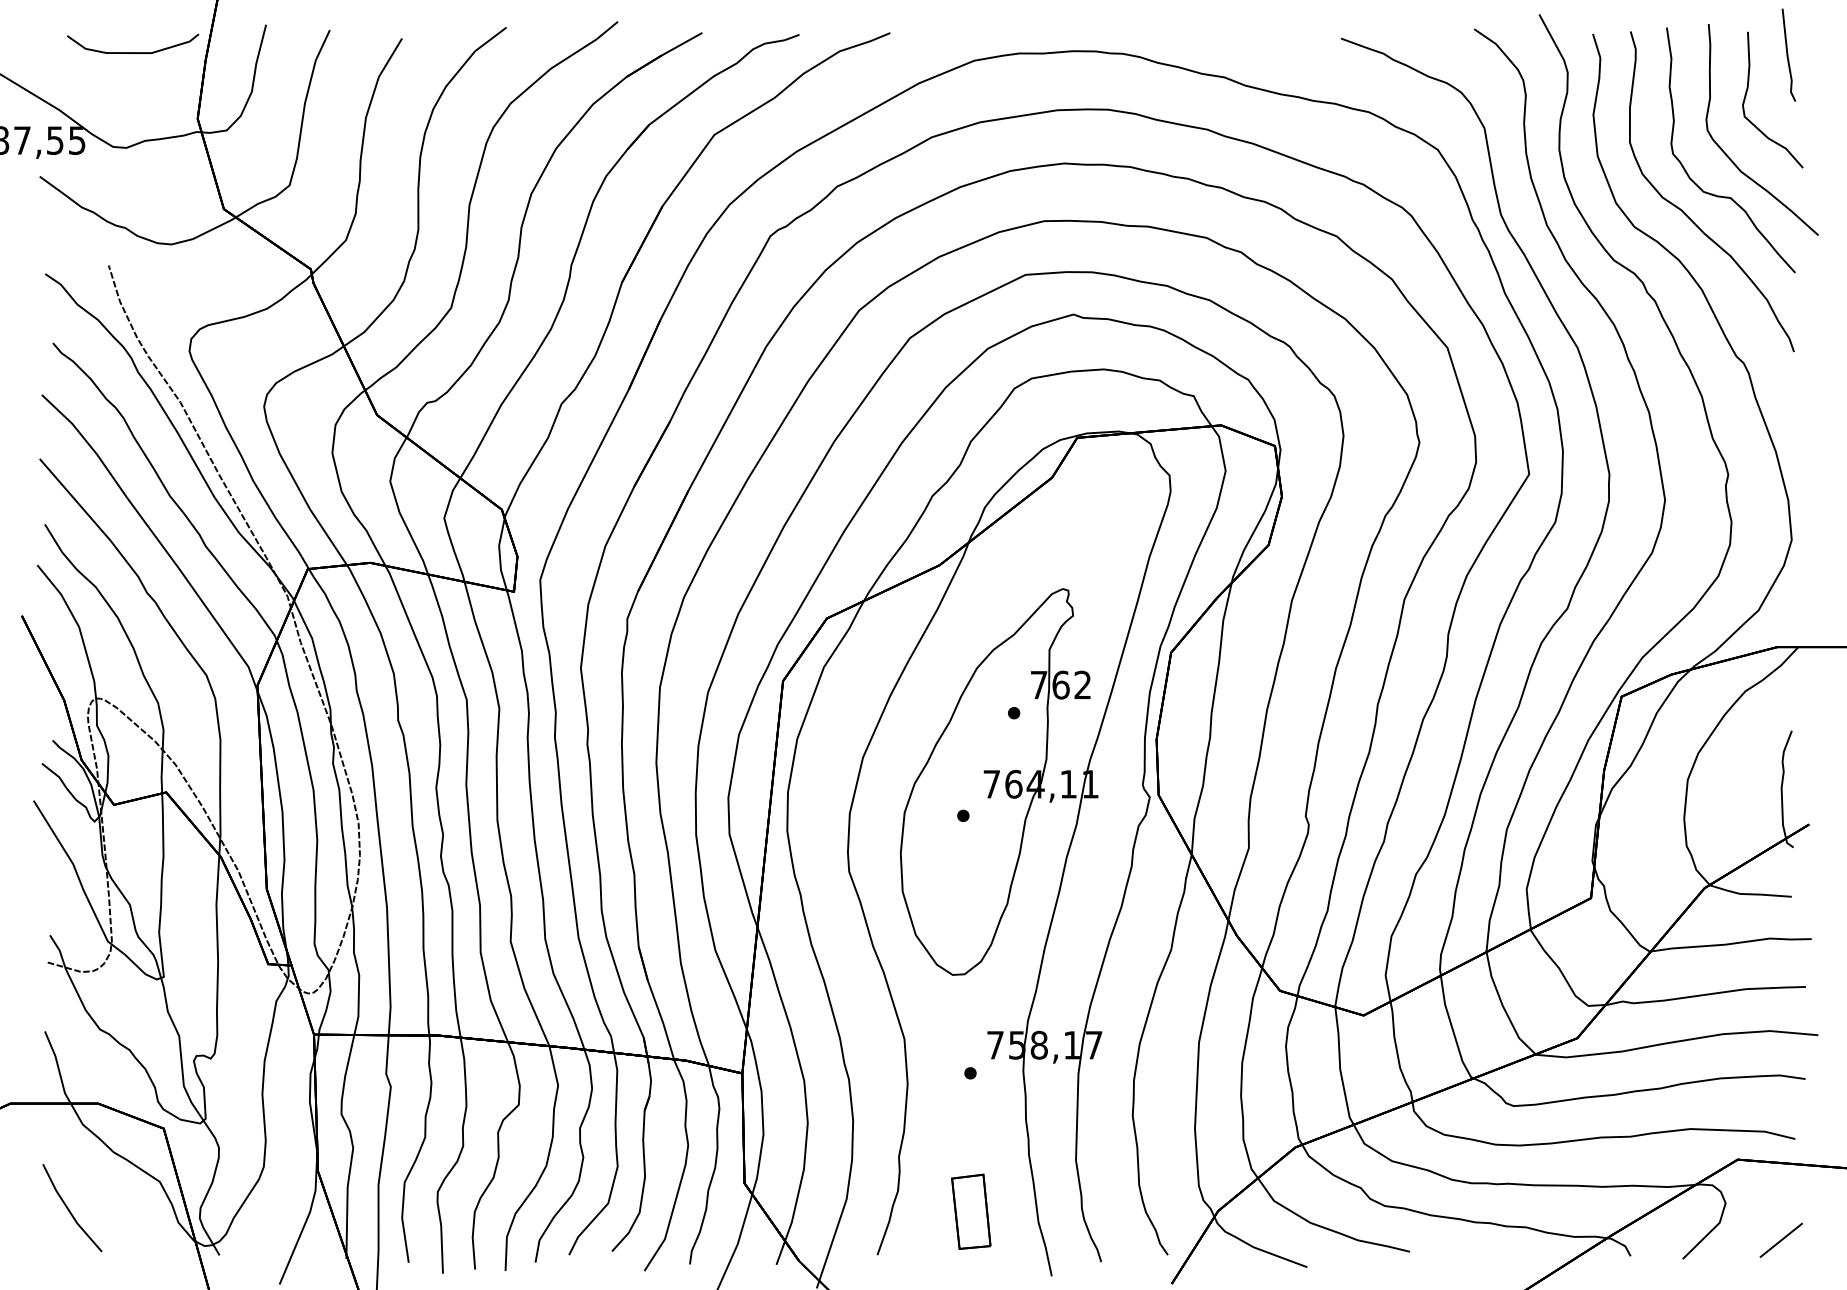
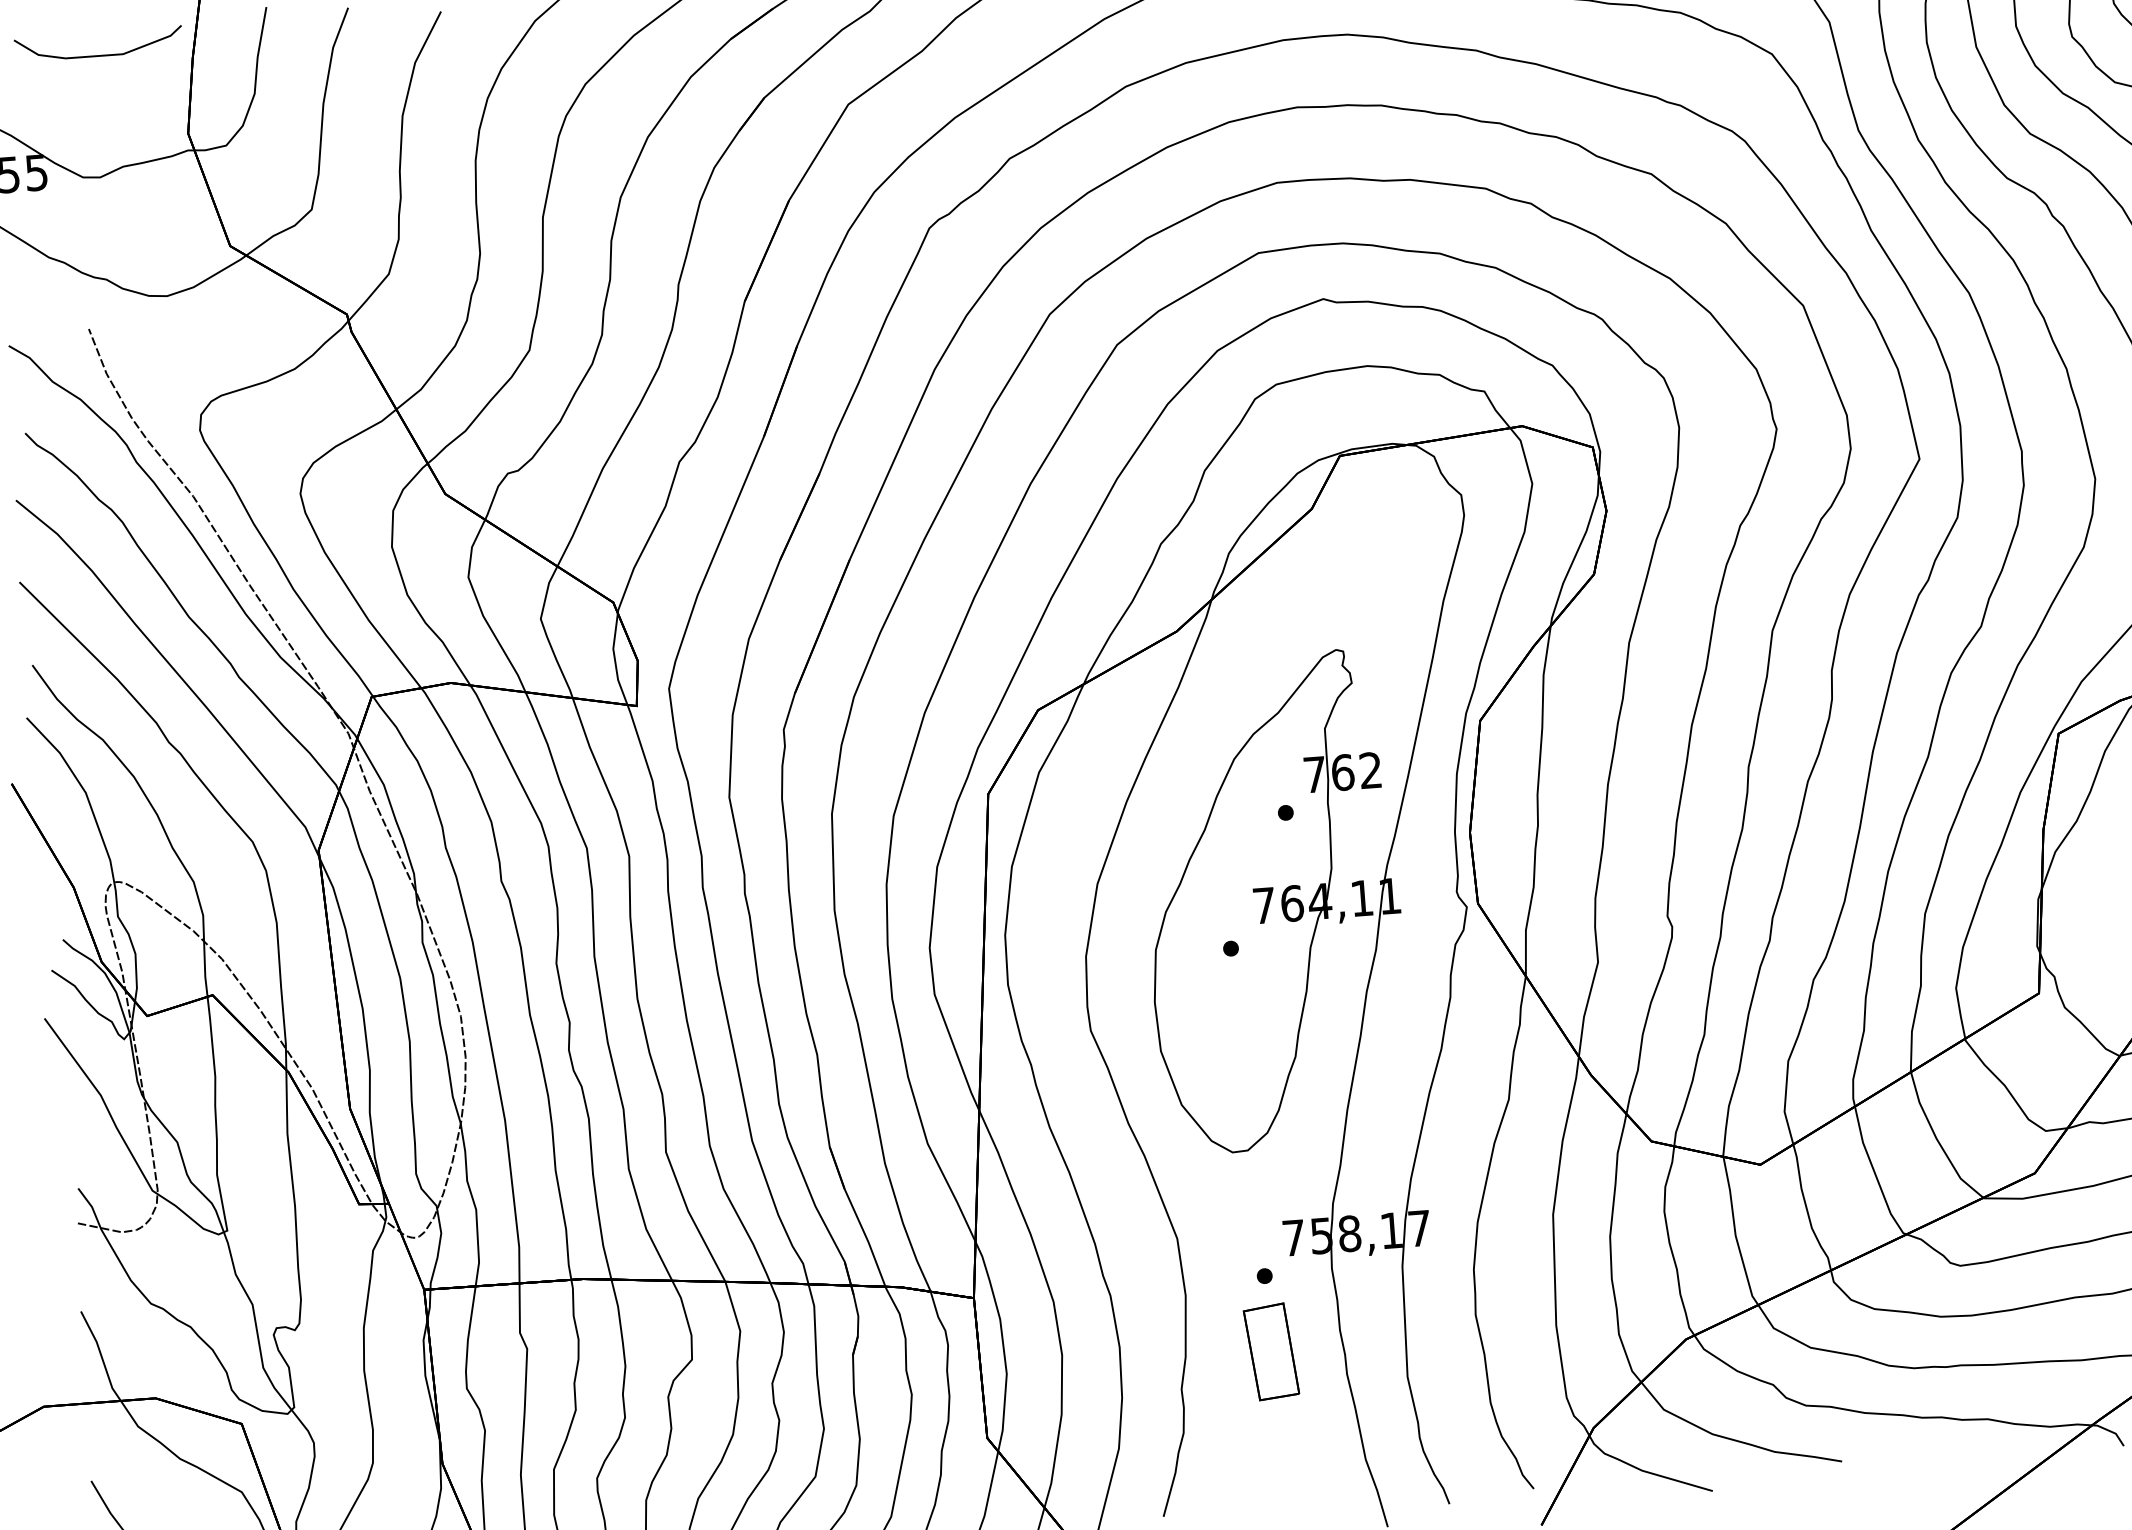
part: (971, 1211) -> (1271, 1351), moved

